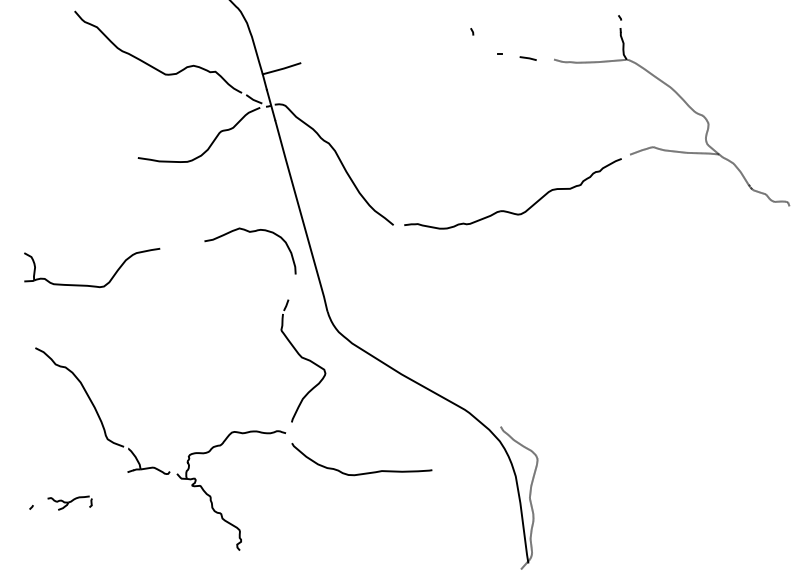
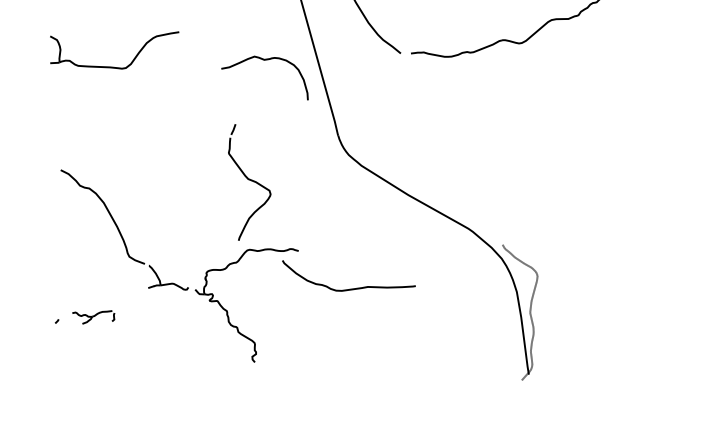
part: (87, 284) -> (110, 66), moved
part: (303, 360) -> (249, 181), moved
curve: (364, 472) -> (351, 288), moved

